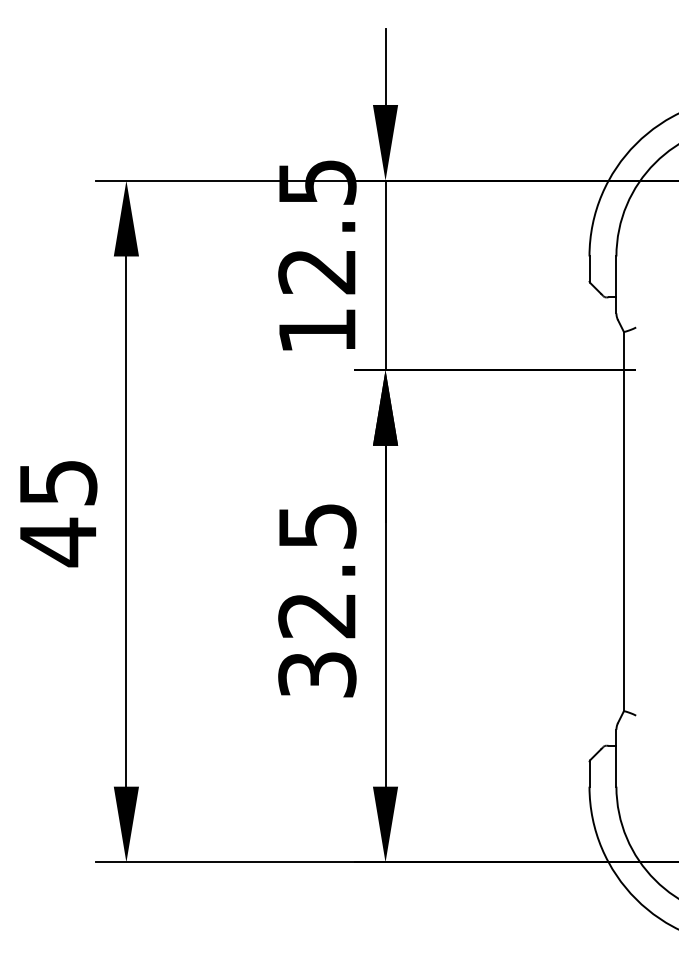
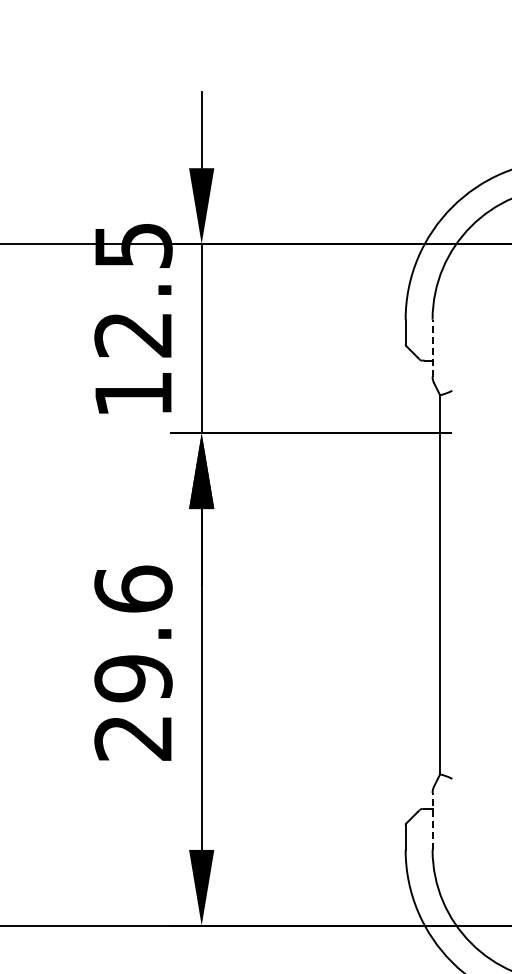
line: (616, 284) -> (432, 347), solid -> dashed
text: (317, 599) -> (133, 662), 32.5 -> 29.6
line: (616, 757) -> (432, 820), solid -> dashed

